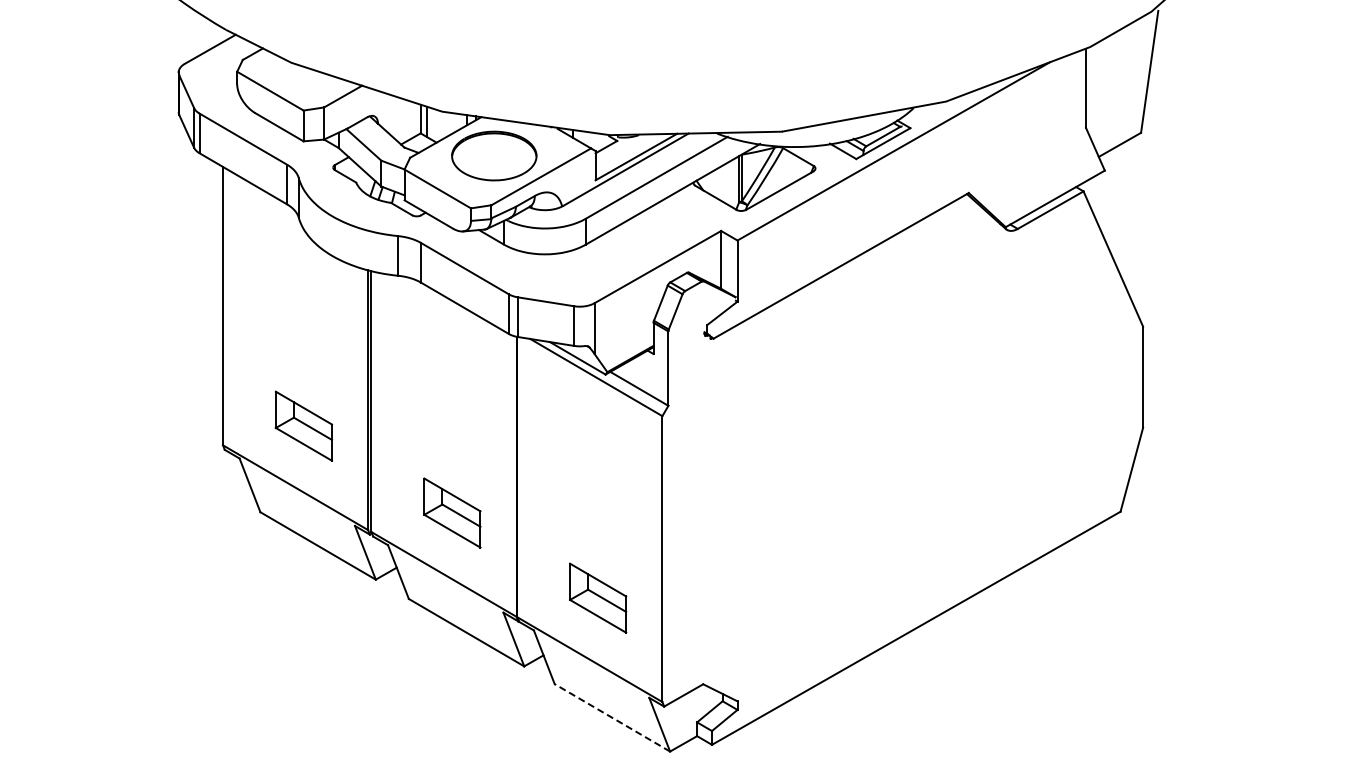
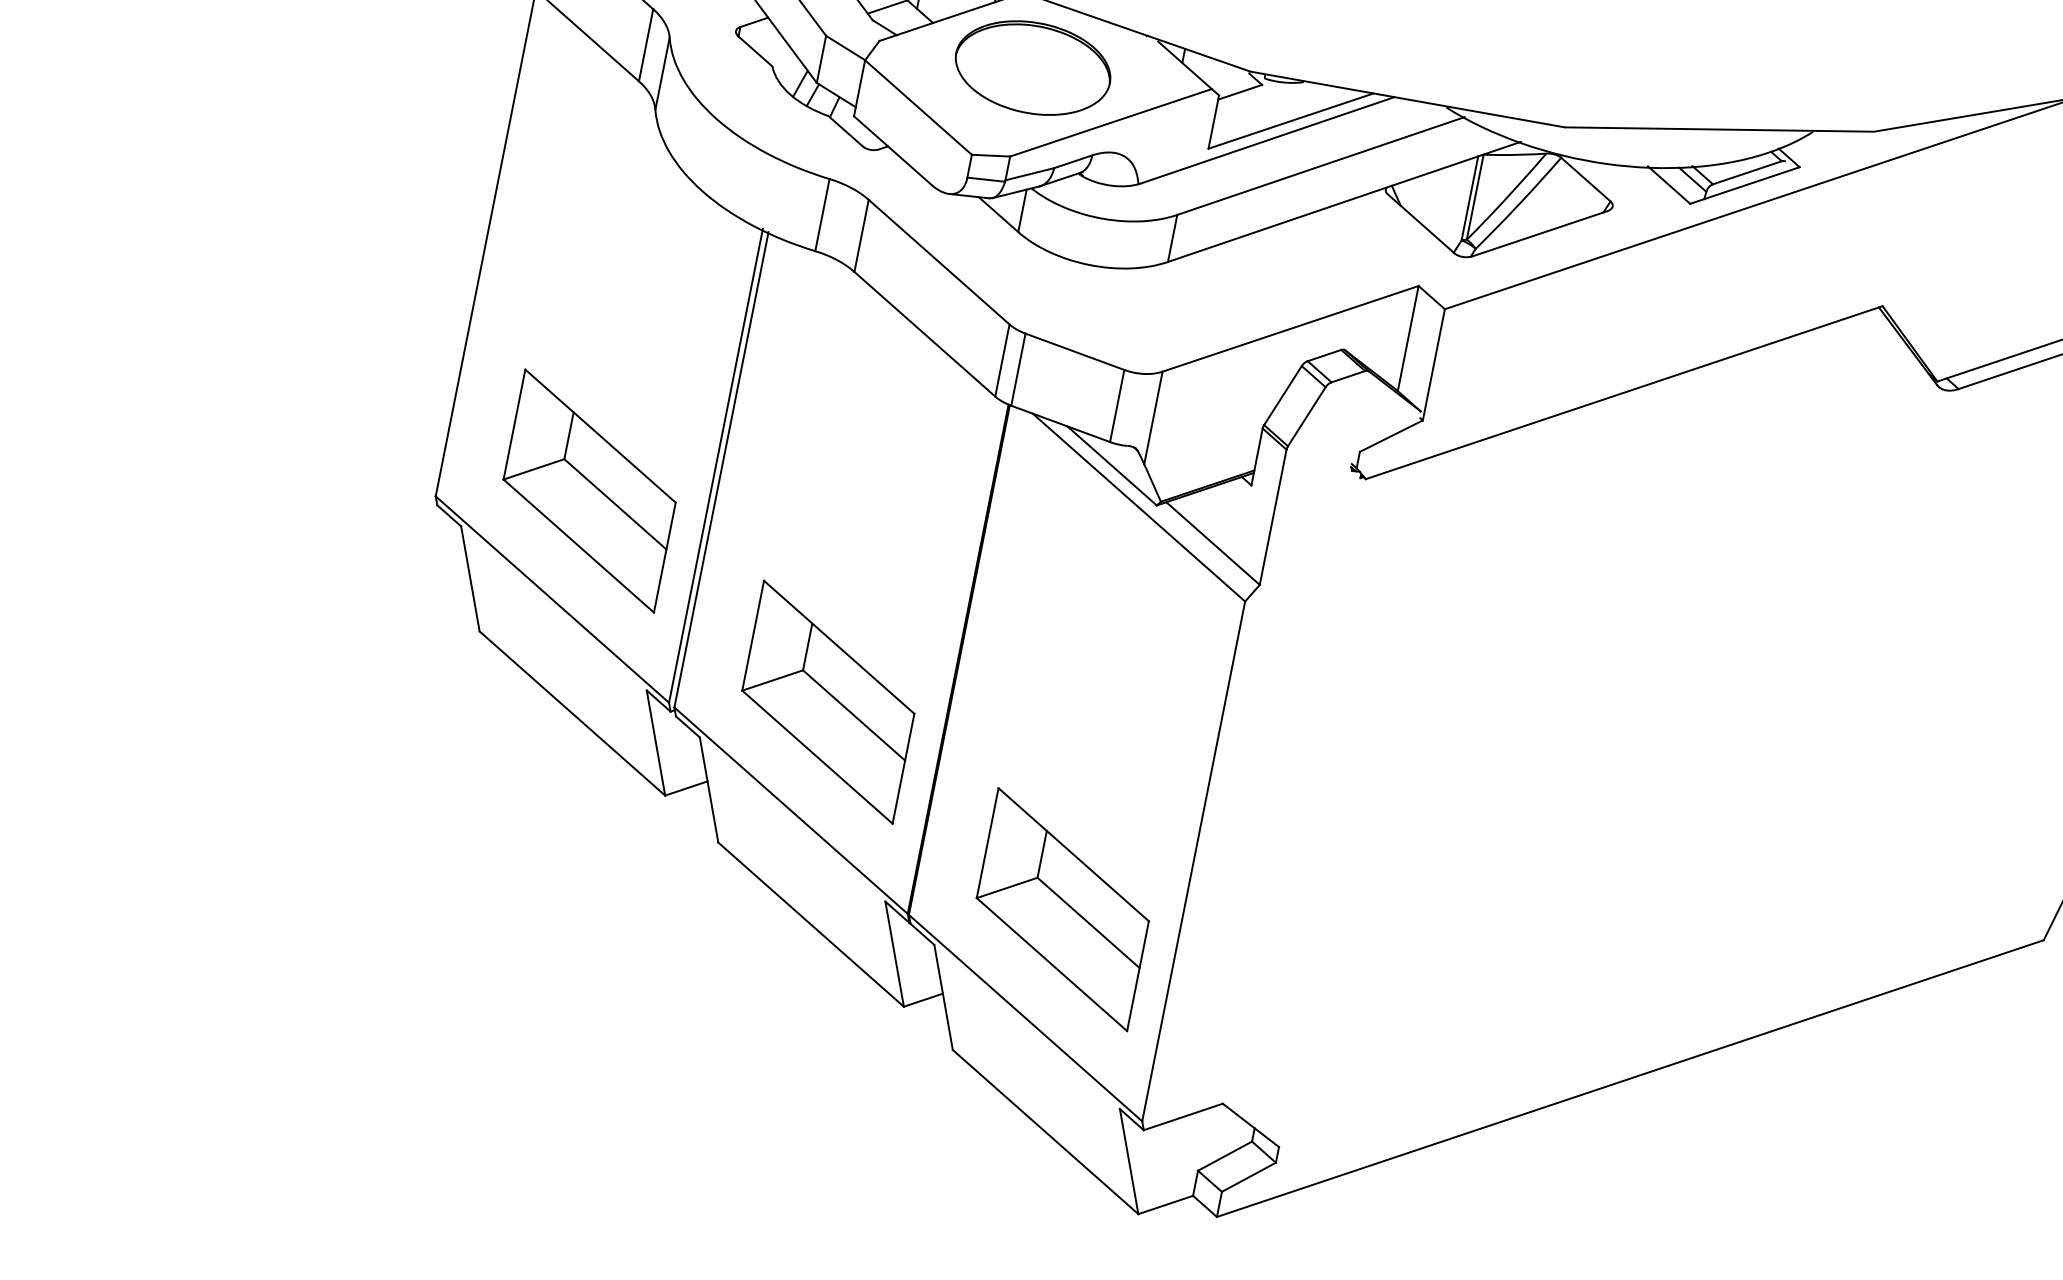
part: (303, 425) -> (589, 489), size x1.67
part: (452, 512) -> (828, 701), size x1.67
part: (597, 597) -> (1061, 907), size x1.67
line: (612, 717) -> (1045, 1131), dashed -> solid

